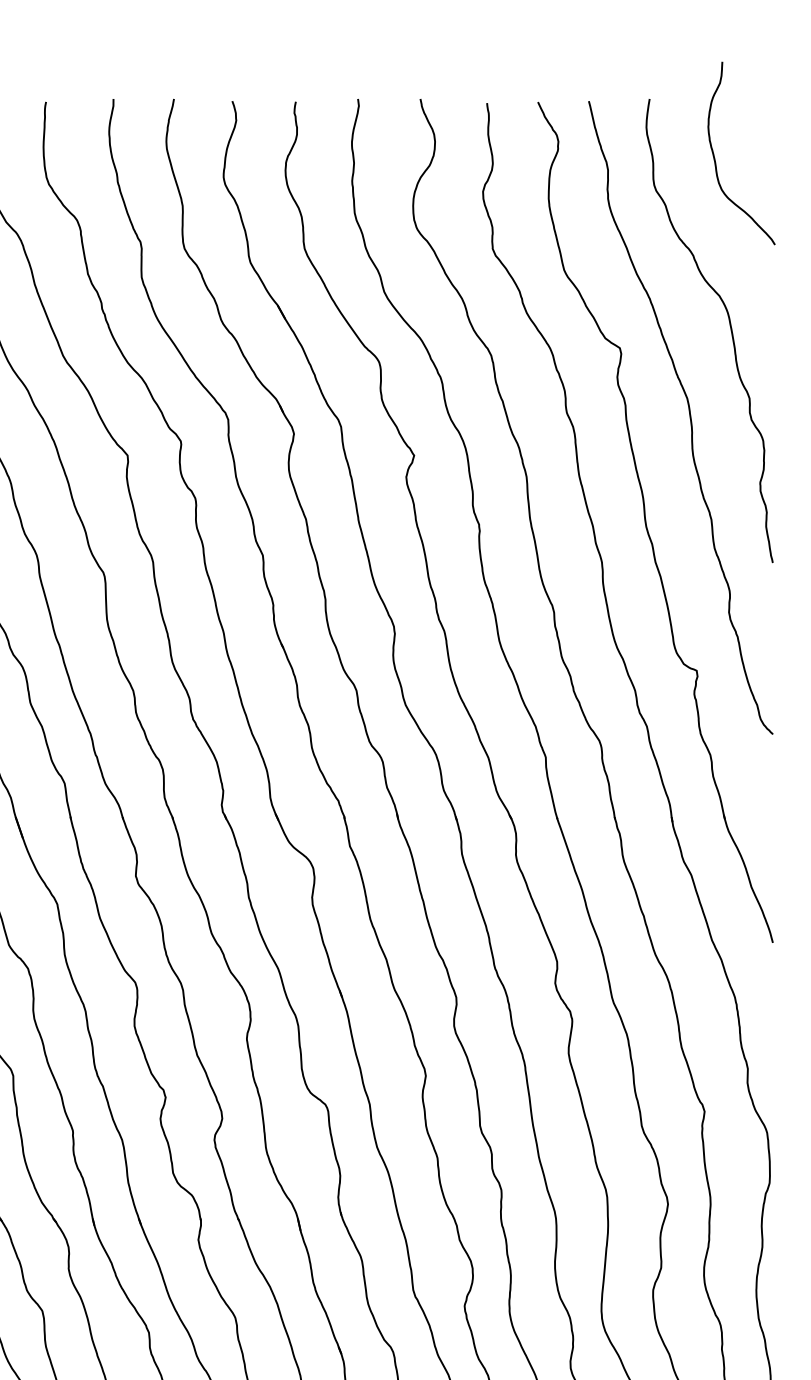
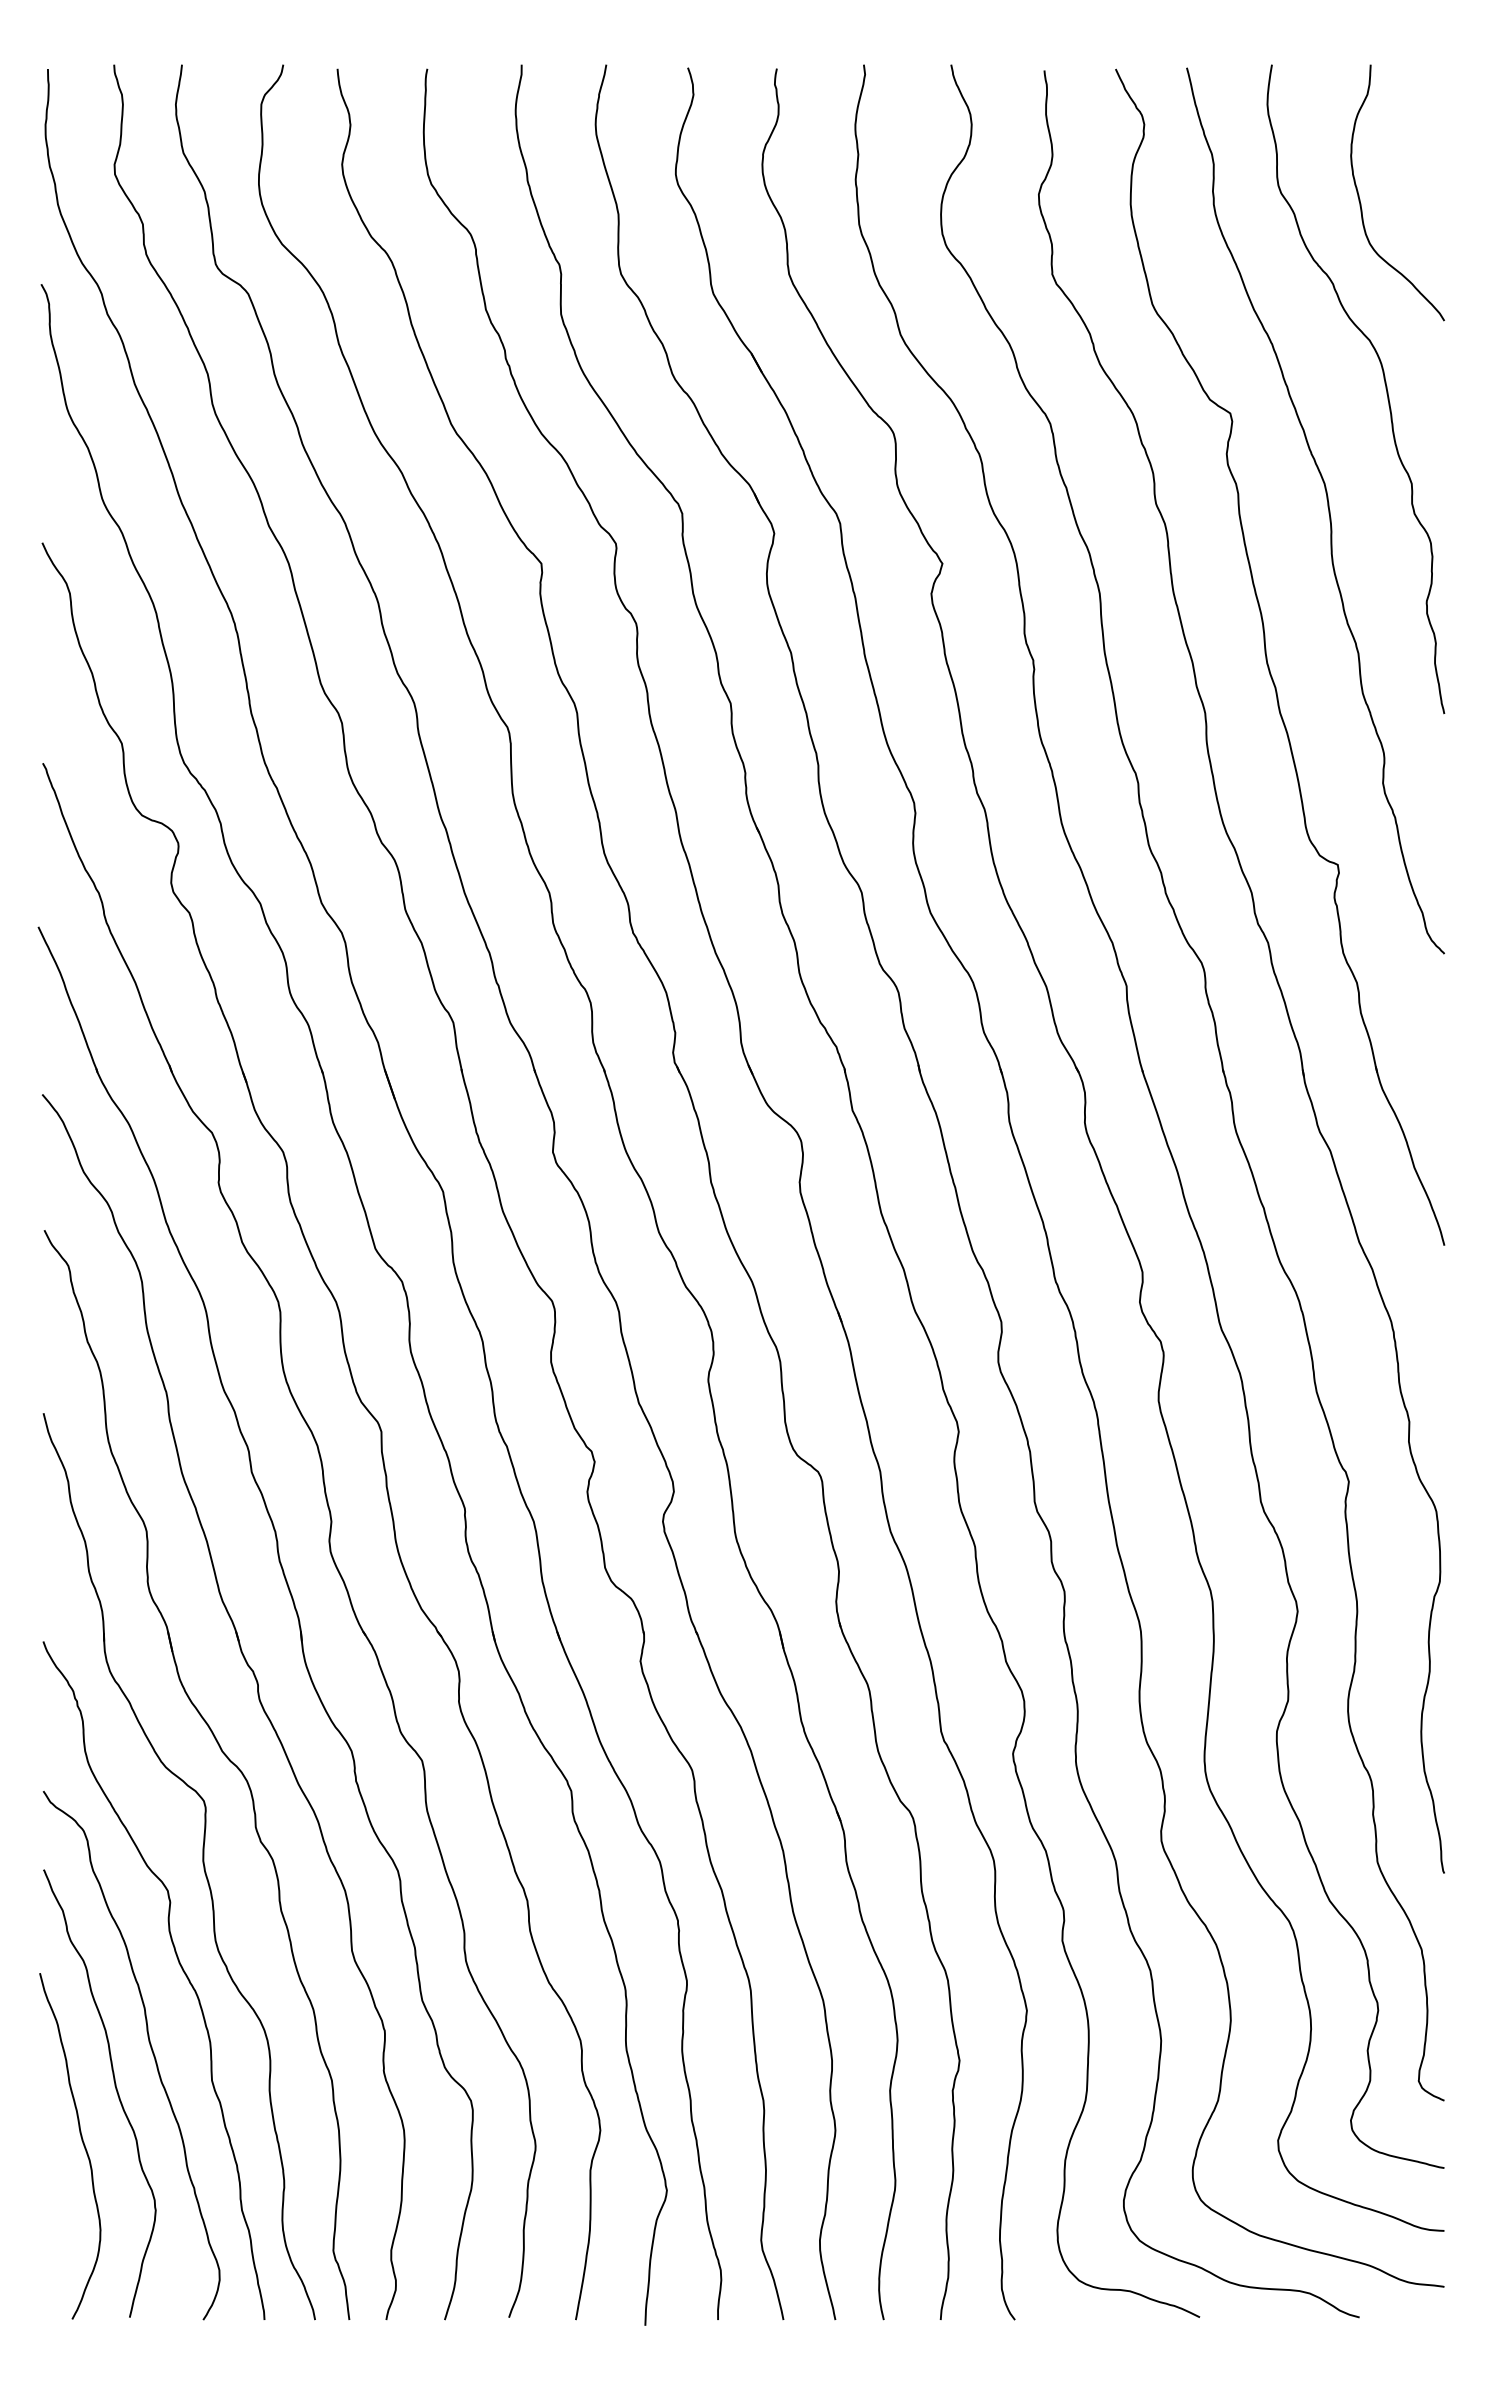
curve: (715, 160) -> (1361, 203), moved

